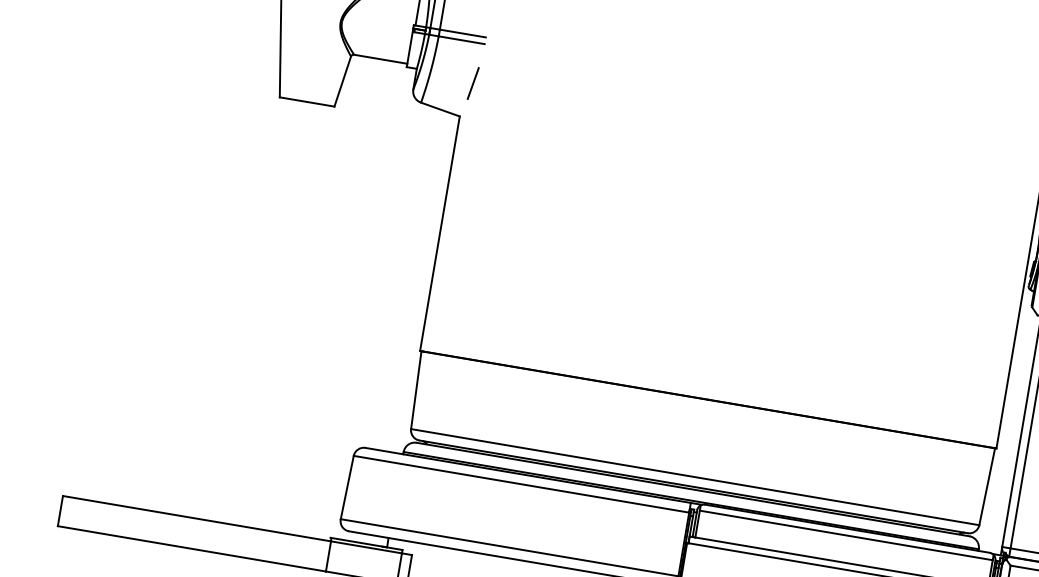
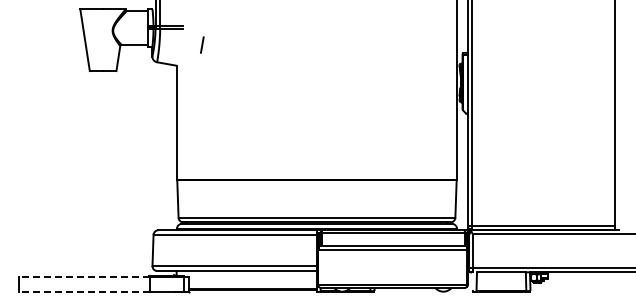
line: (473, 82) -> (202, 44), moved
line: (195, 518) -> (83, 277), solid -> dashed
line: (190, 547) -> (83, 291), solid -> dashed

